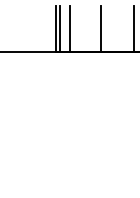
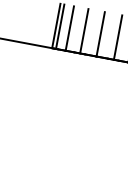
line: (84, 28) -> (84, 30), added
line: (118, 28) -> (117, 37), added

